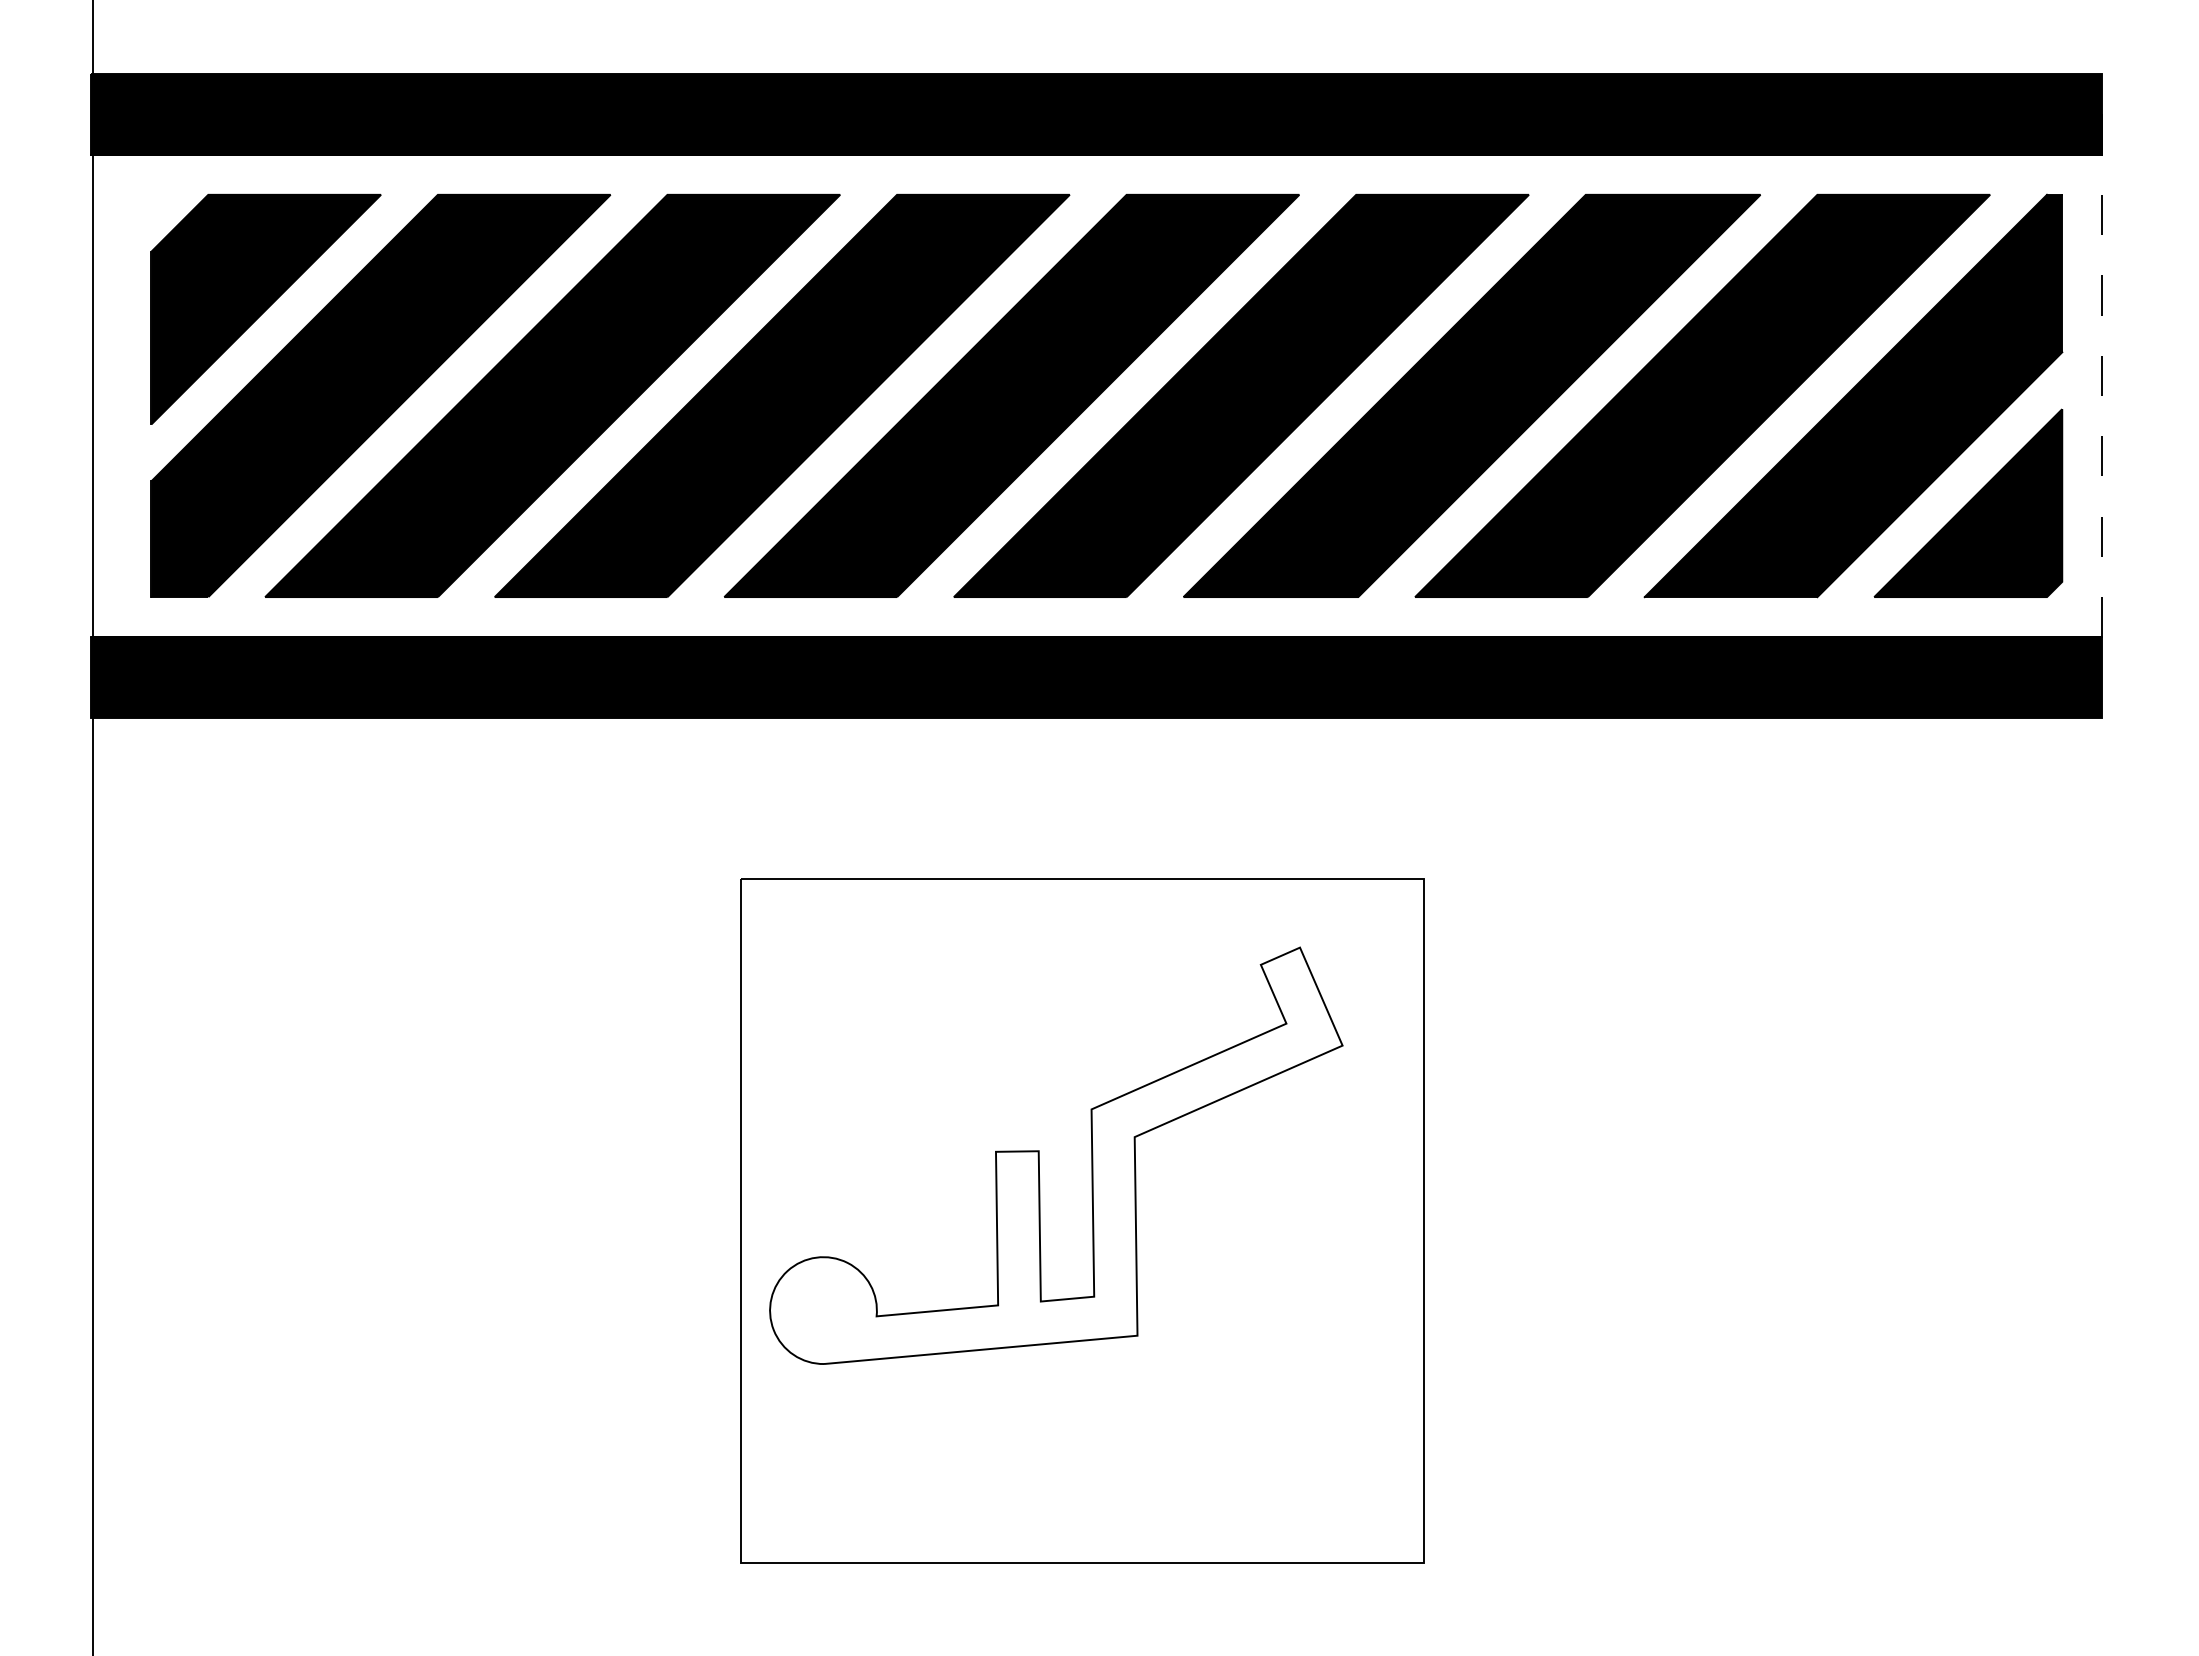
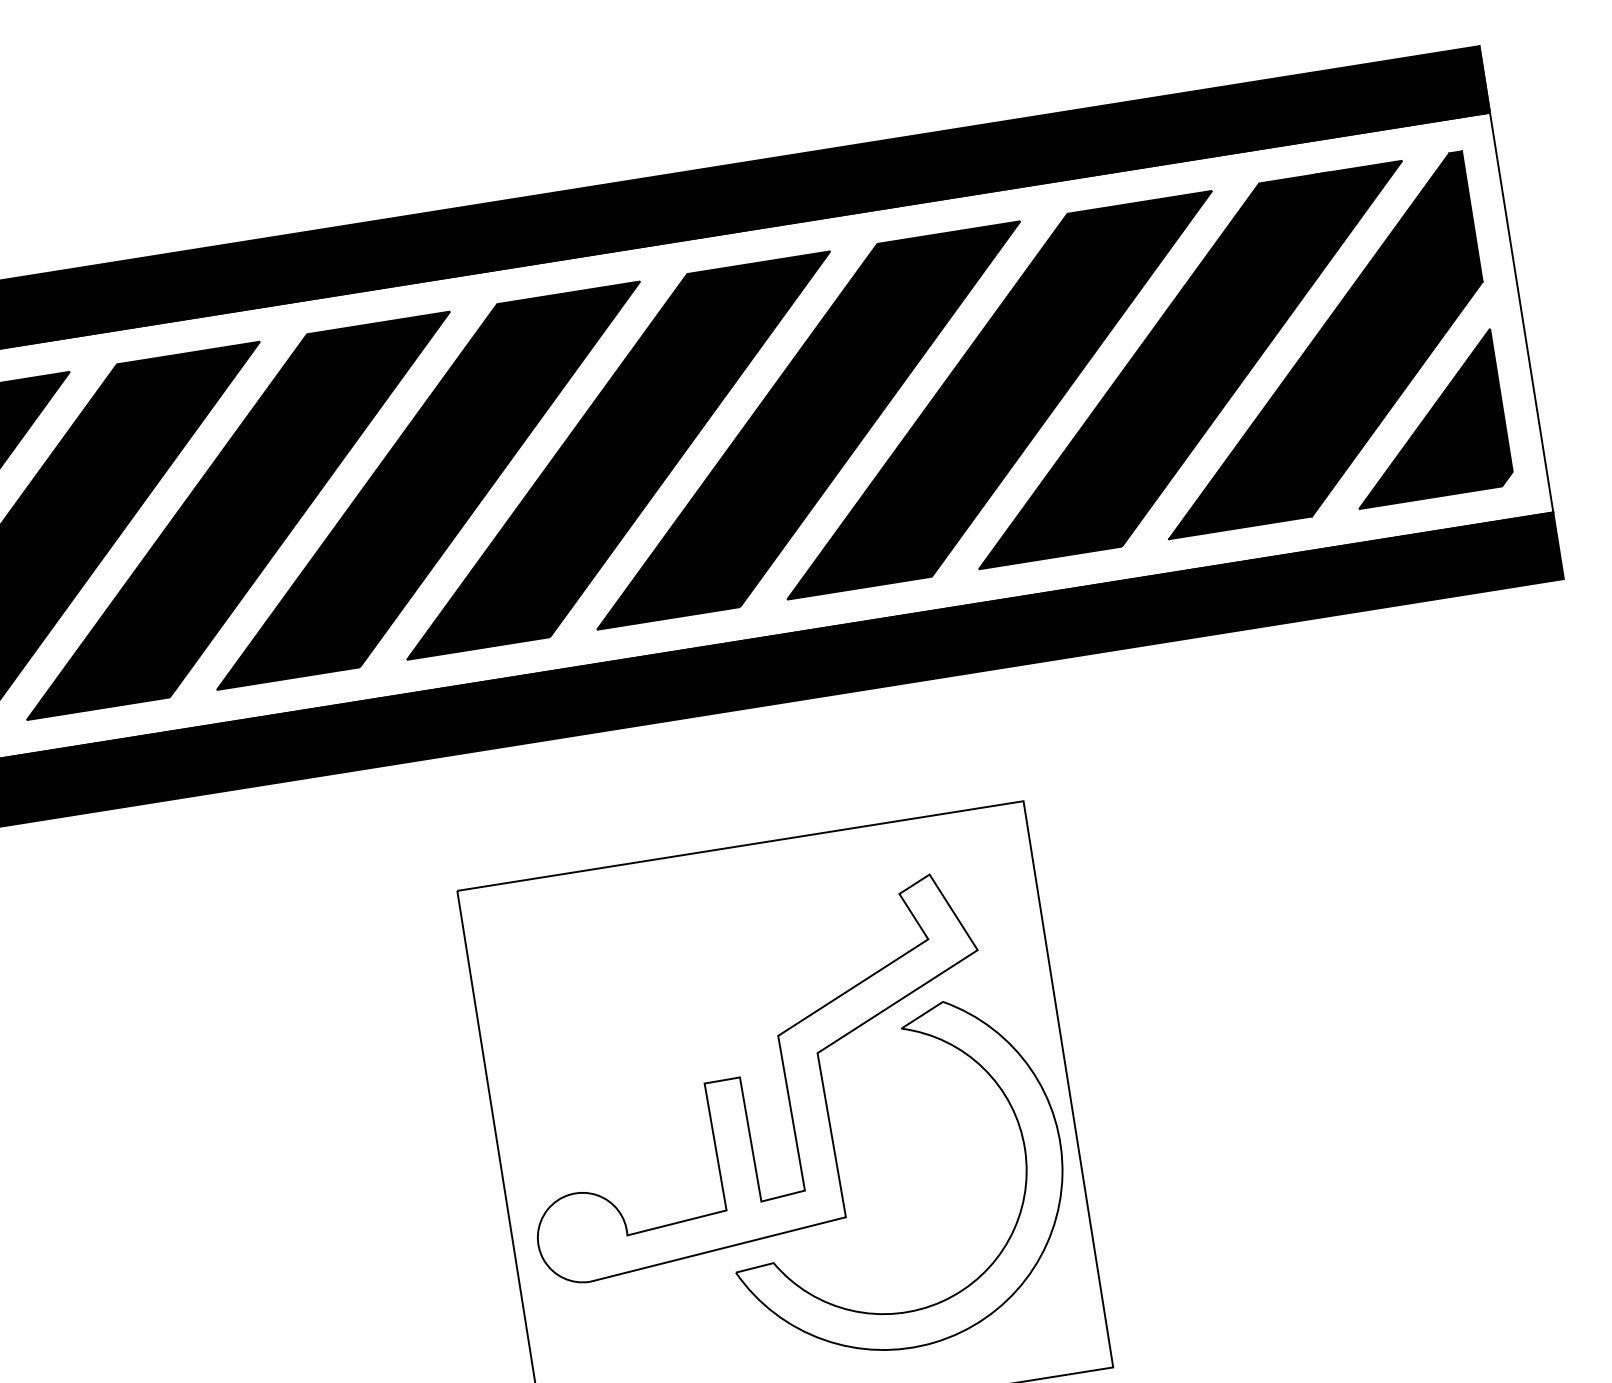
line: (2102, 355) -> (1516, 279), dashed -> solid
part: (1306, 1411) -> (995, 1257), added

